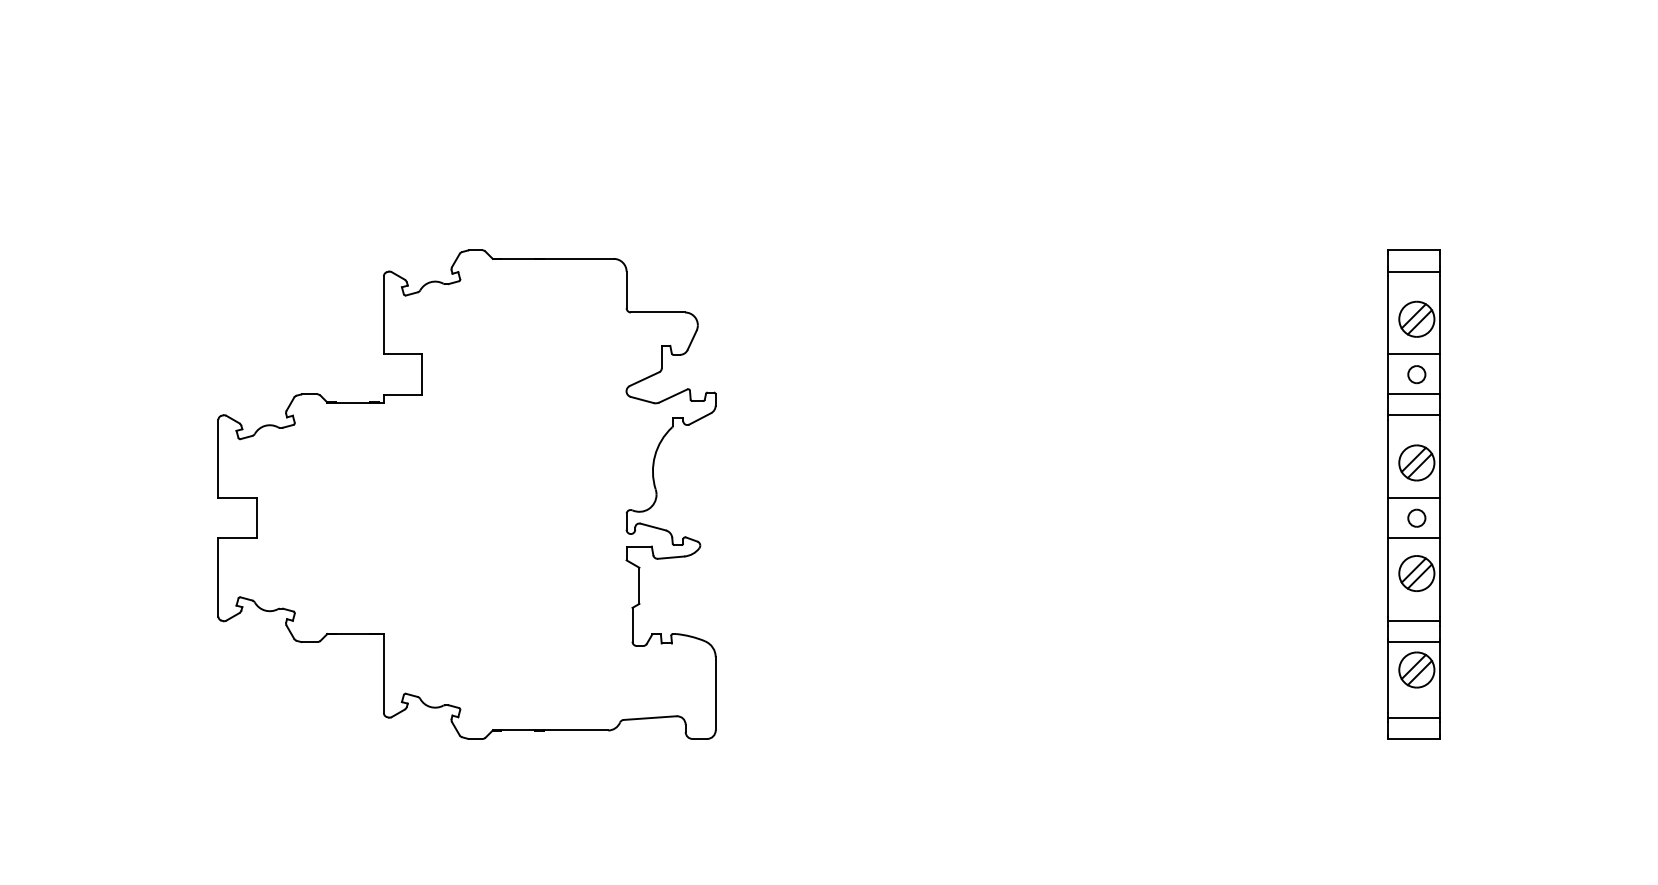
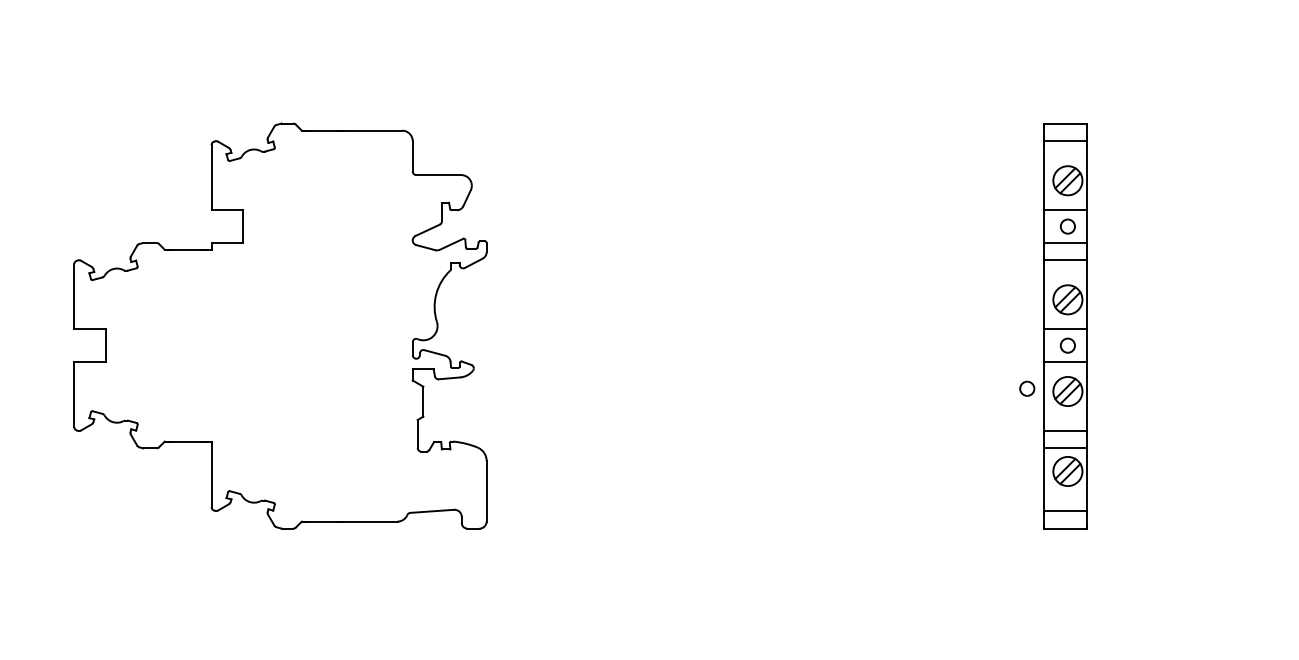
part: (1367, 569) -> (1026, 388), added

